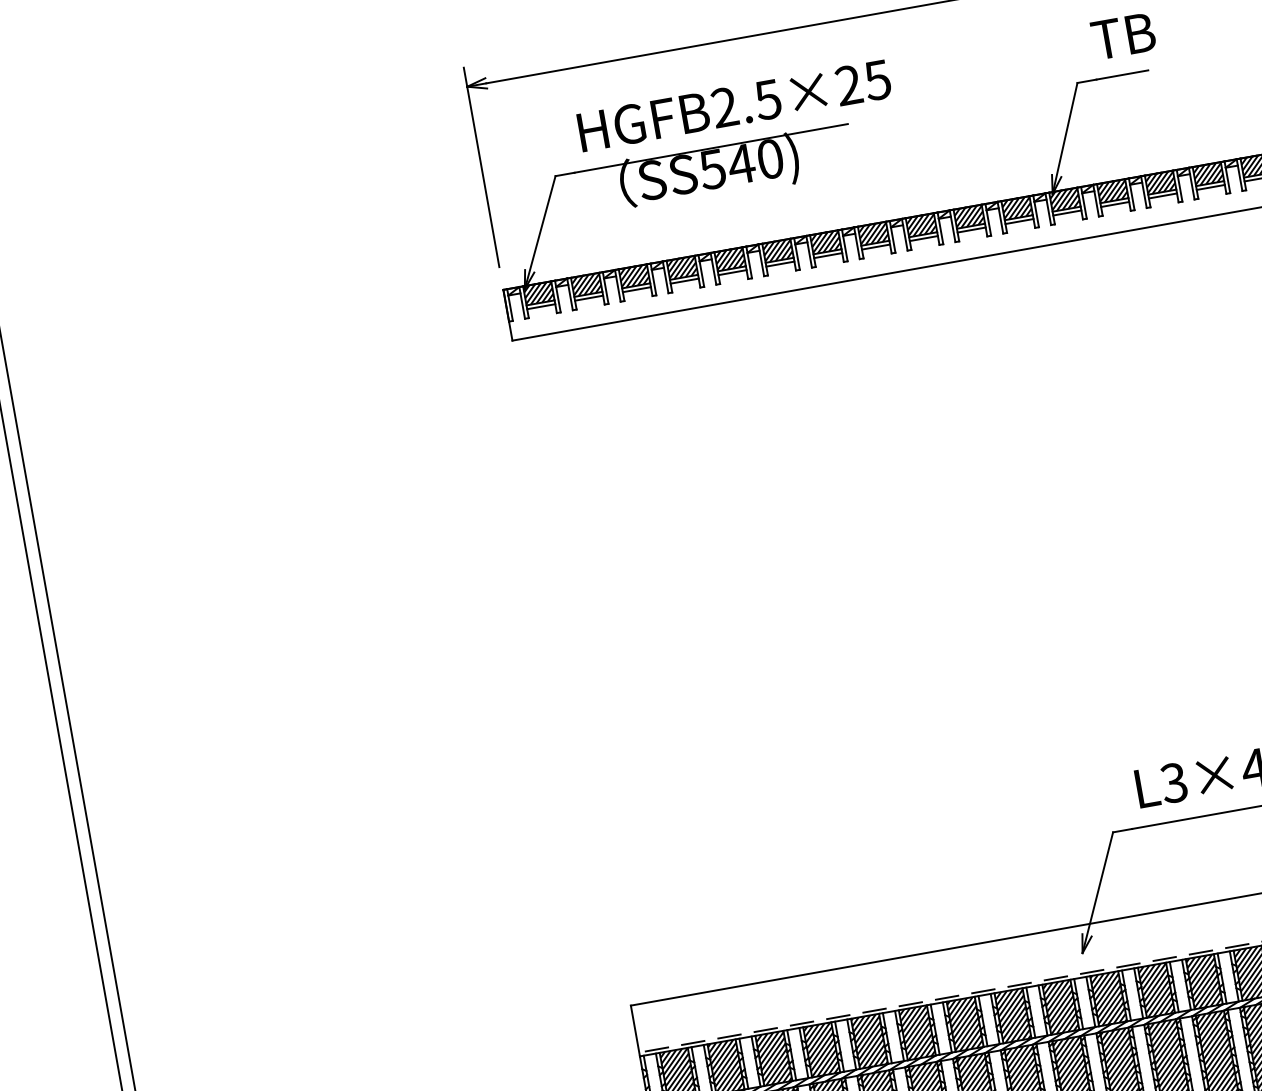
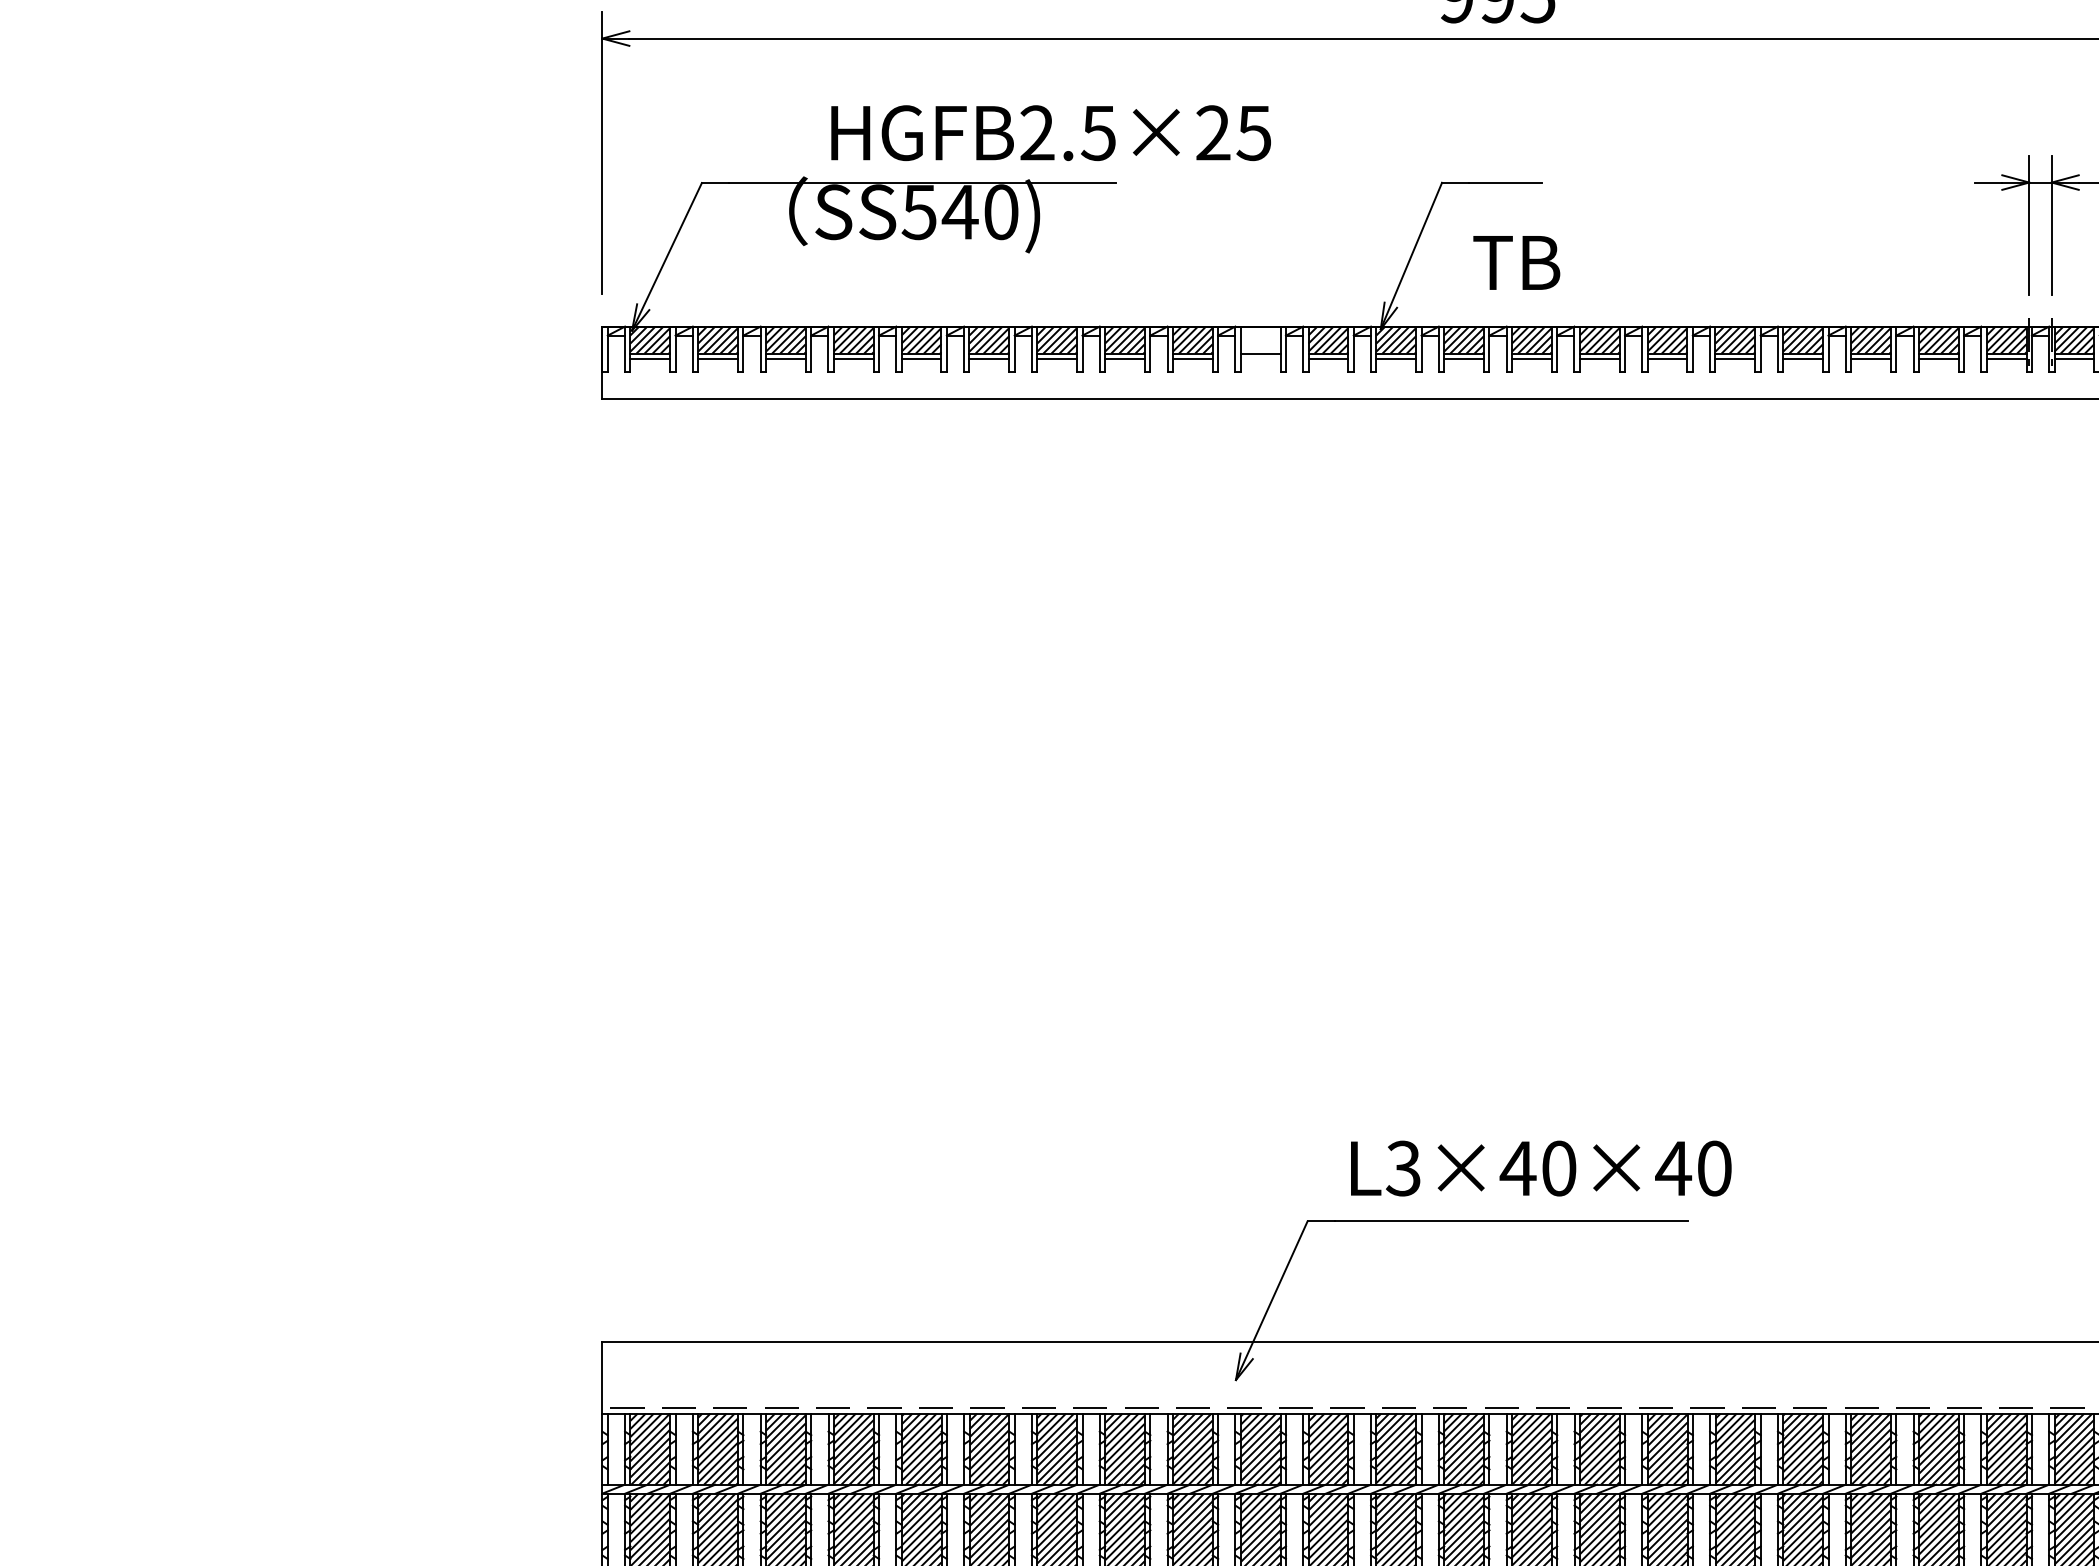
text: (1123, 36) -> (1516, 262), moved
text: (734, 106) -> (1050, 133), moved
hatch: (969, 216) -> (1260, 339), removed
line: (971, 230) -> (1260, 359), removed

